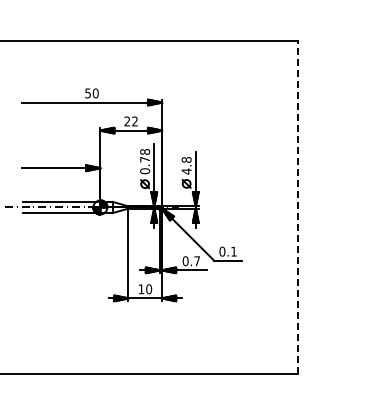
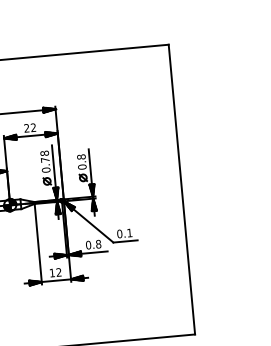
text: (186, 171) -> (82, 167), 4.8 -> 0.8
line: (297, 207) -> (181, 189), dashed -> solid
text: (197, 261) -> (98, 244), 0.7 -> 0.8
text: (149, 289) -> (59, 272), 10 -> 12

